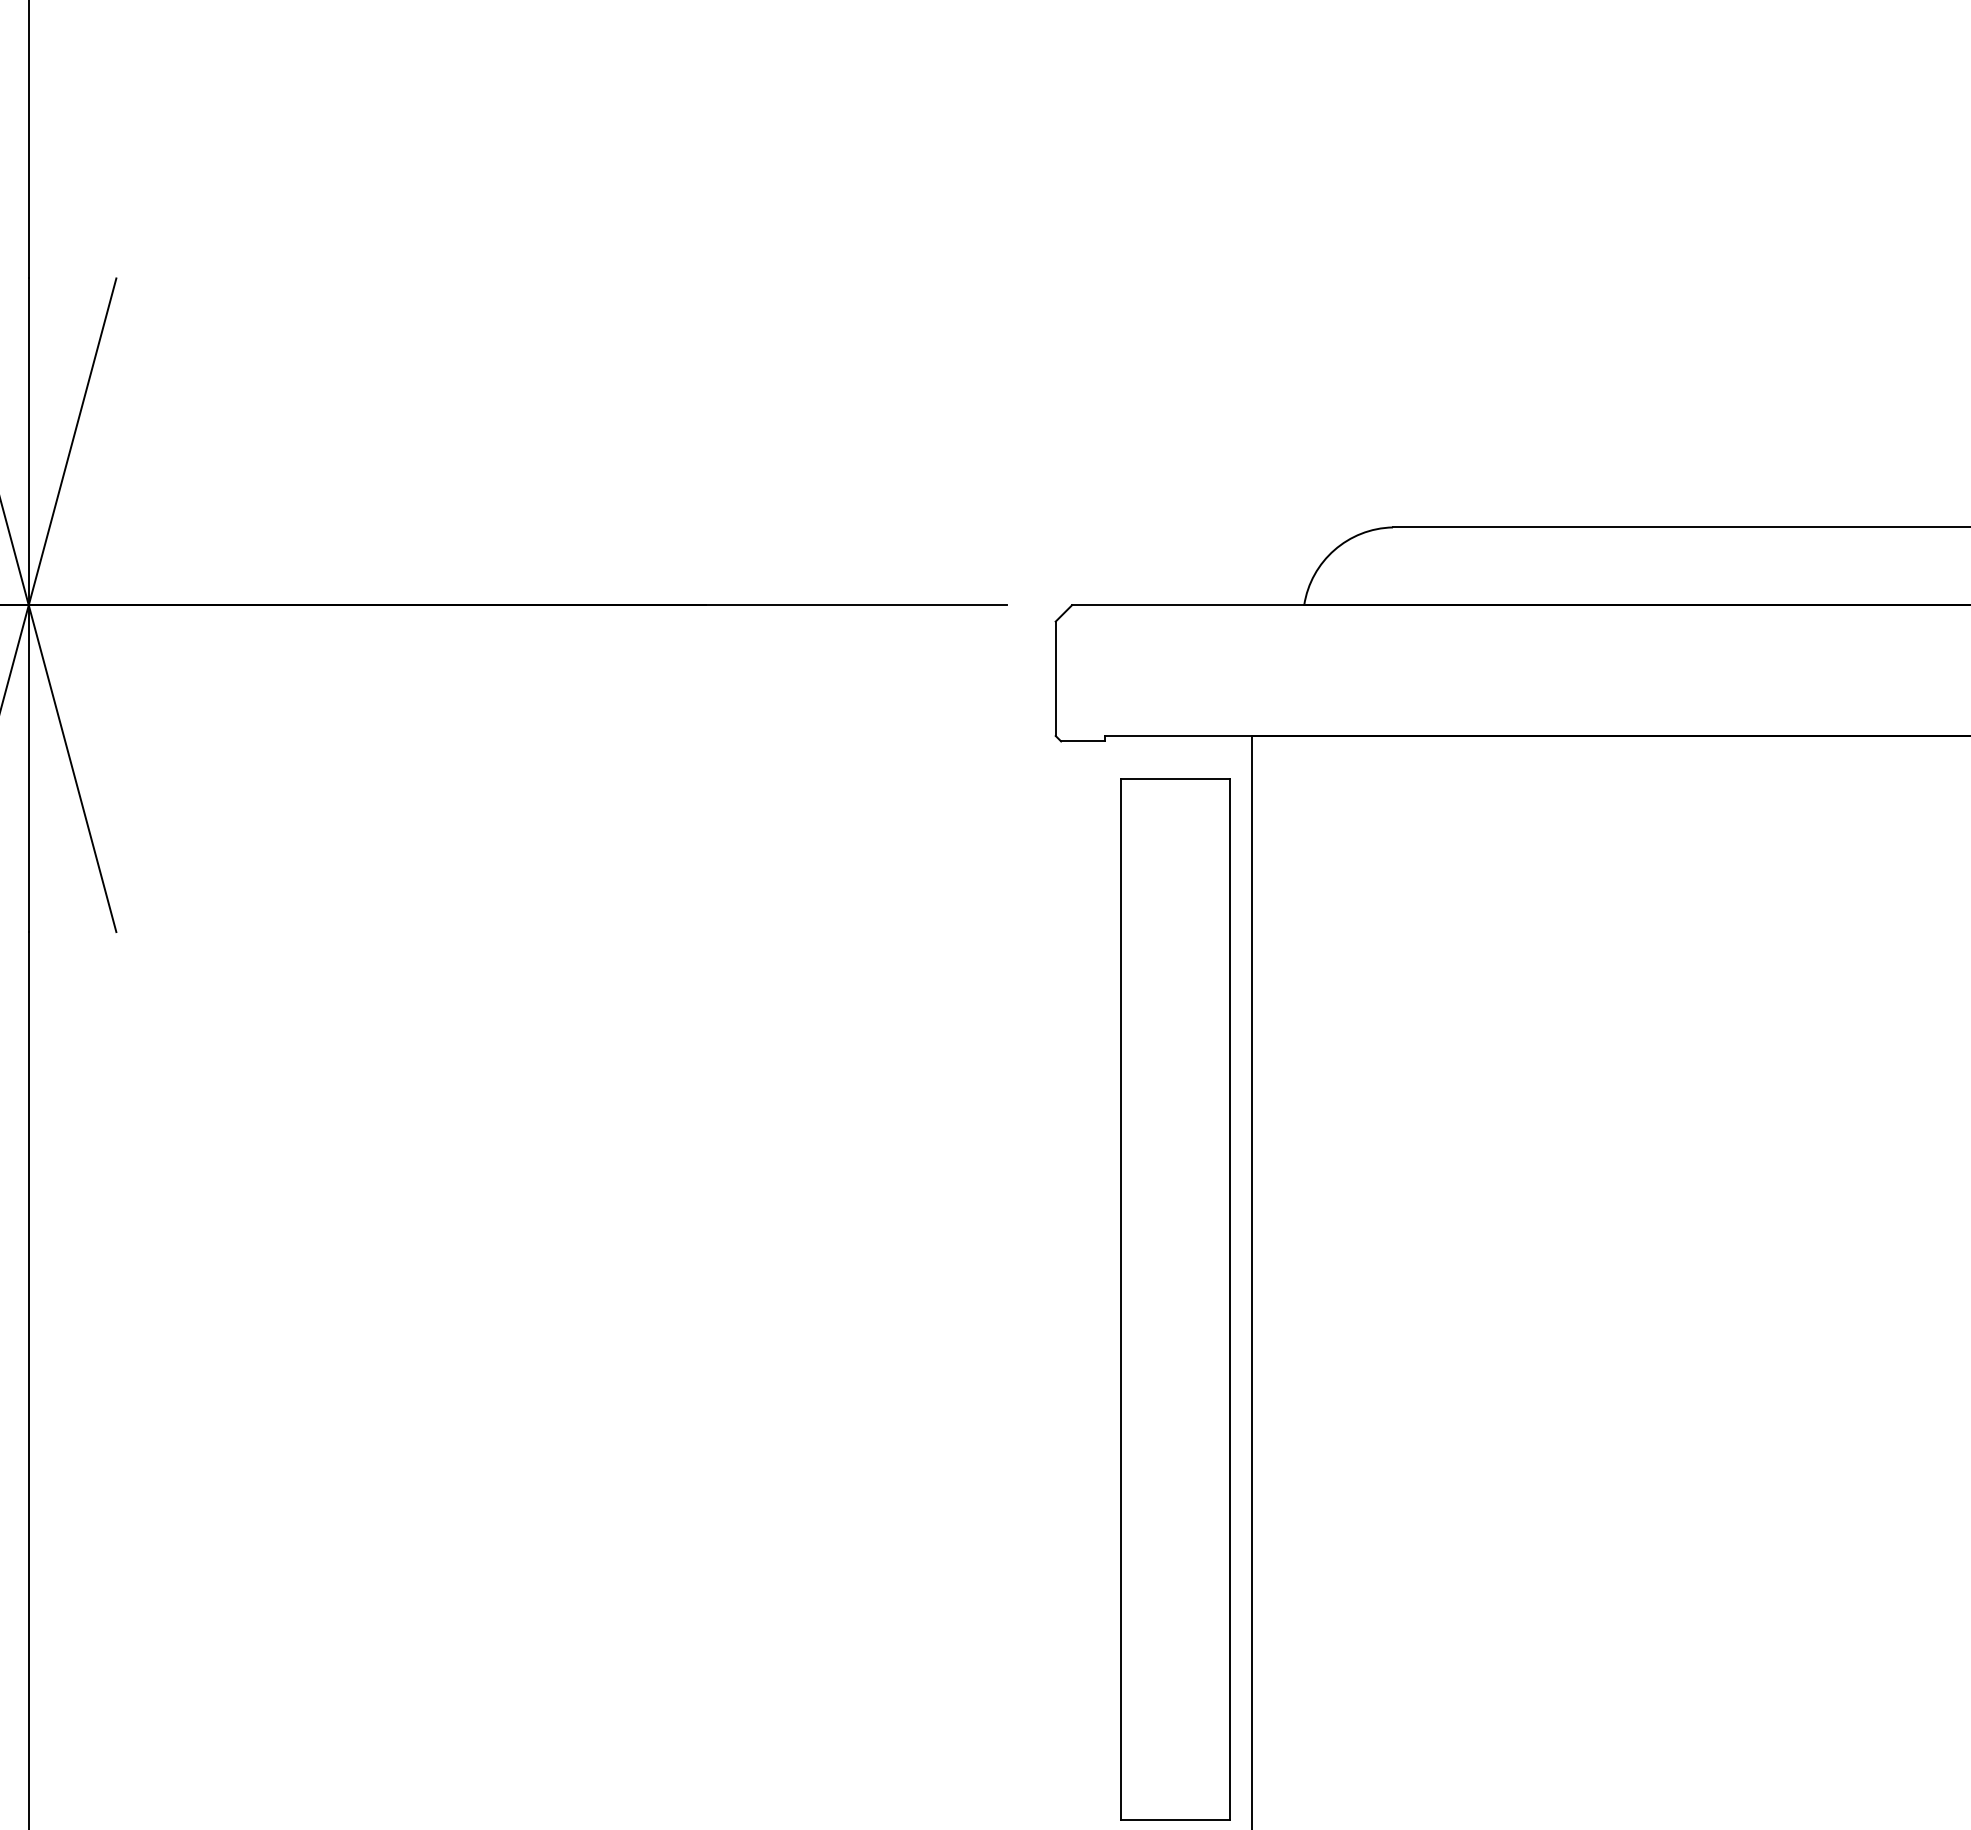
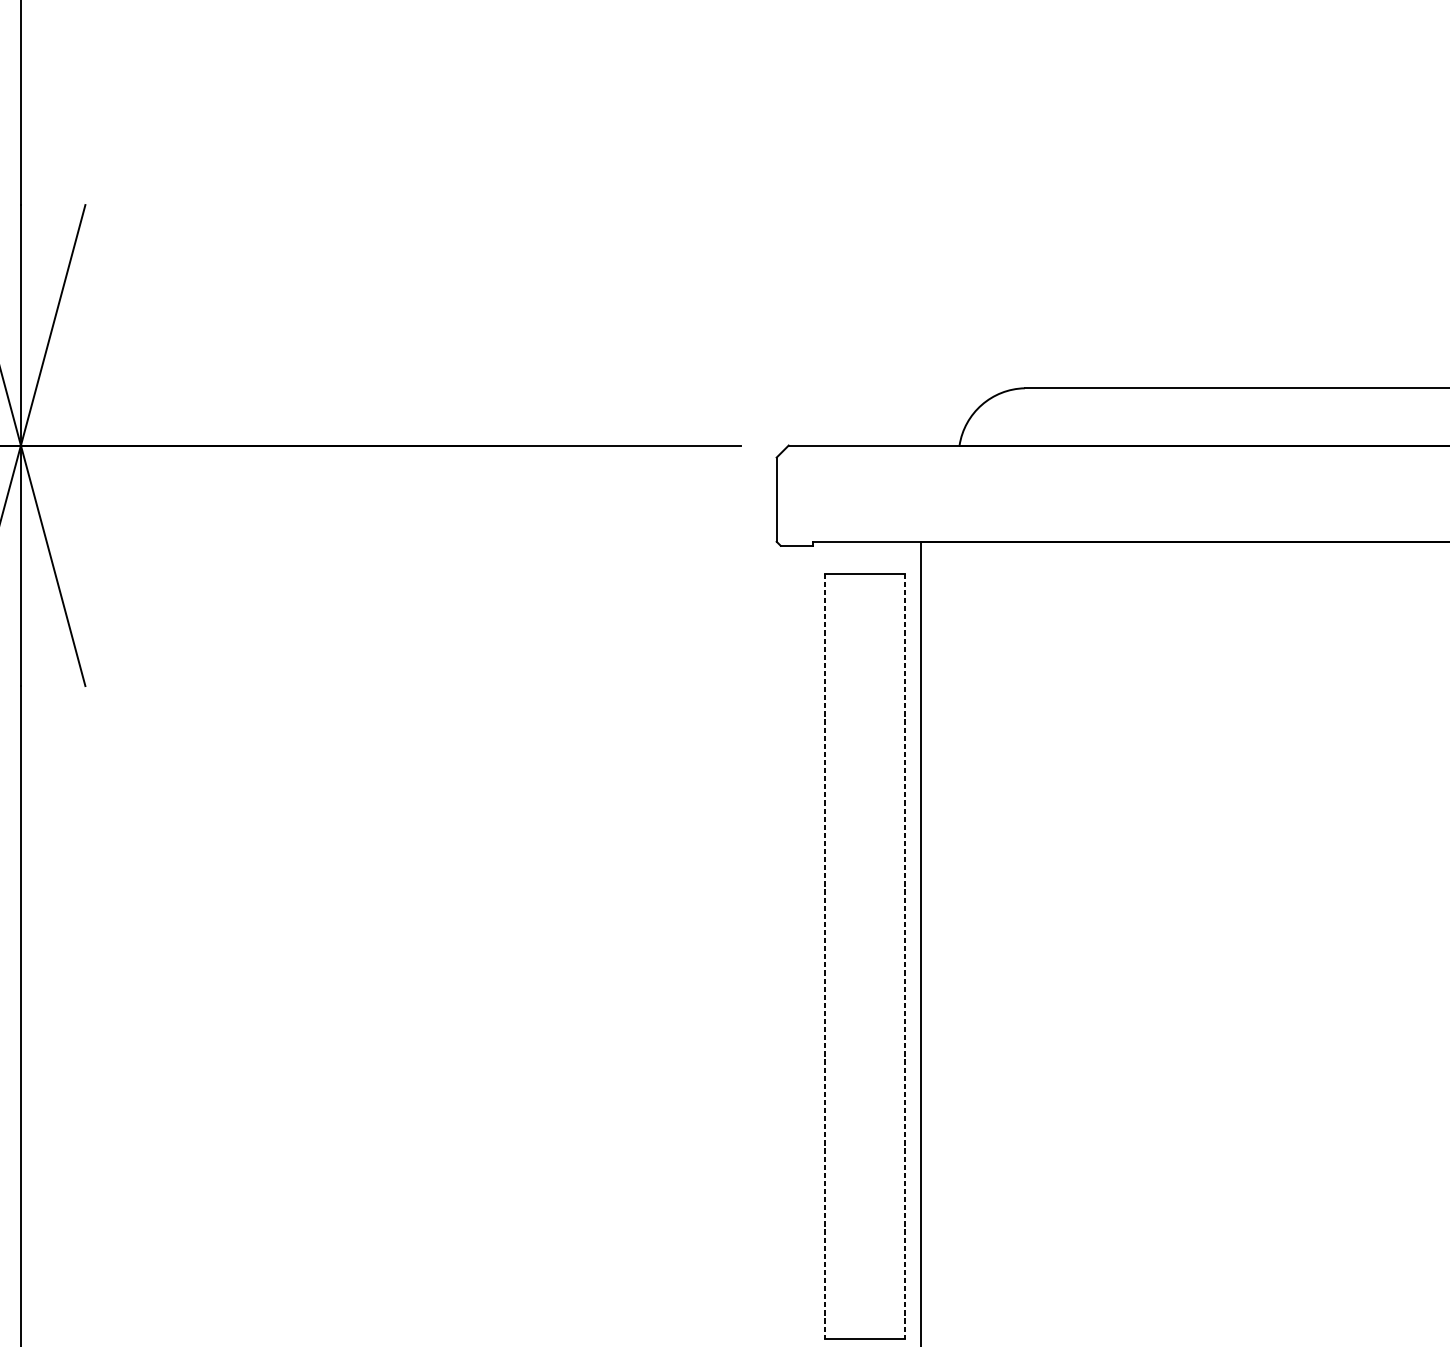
line: (1121, 1300) -> (825, 957), solid -> dashed
line: (1230, 1300) -> (905, 957), solid -> dashed

